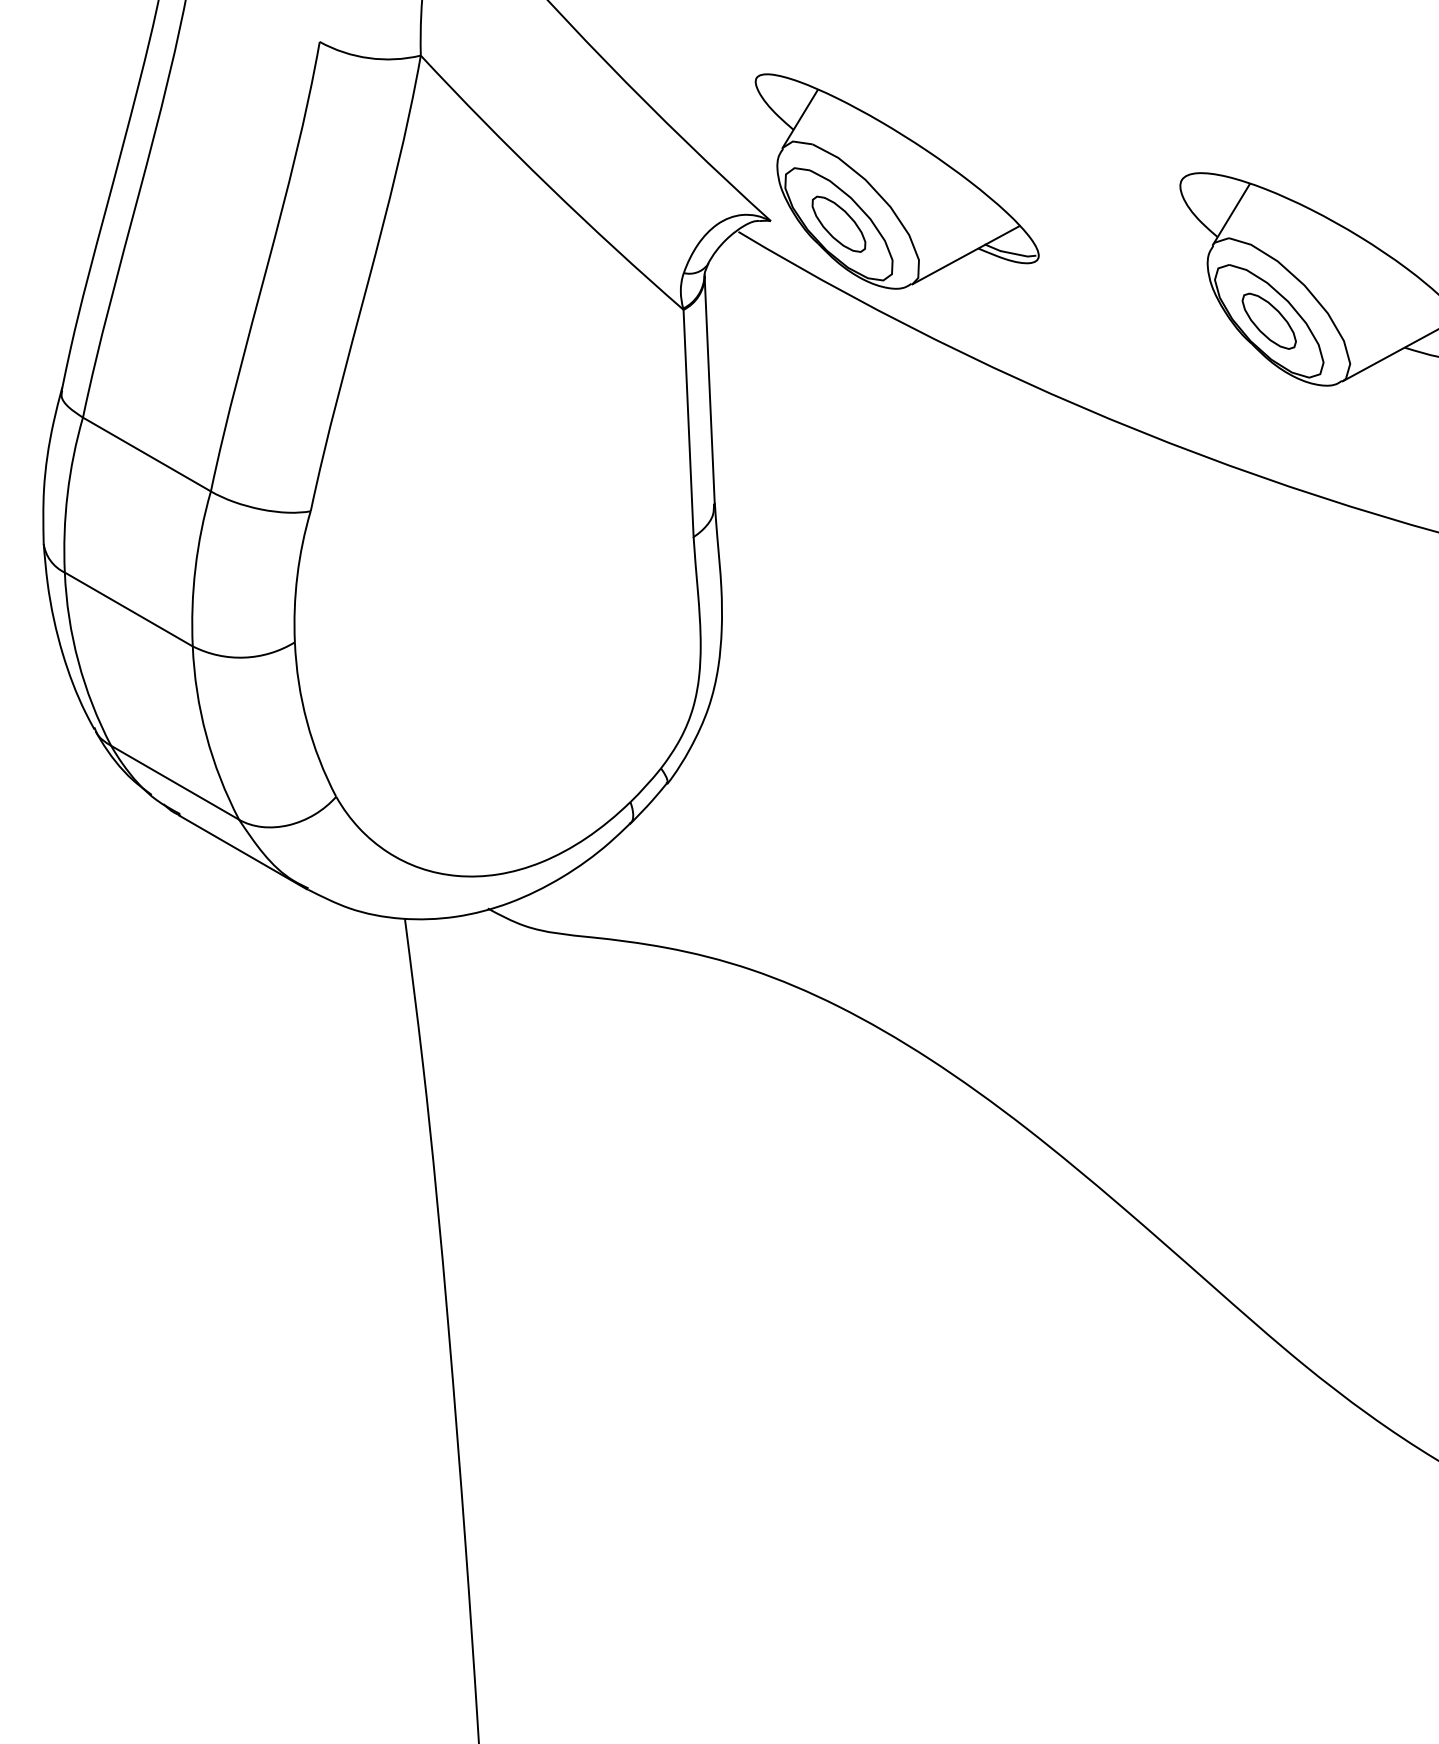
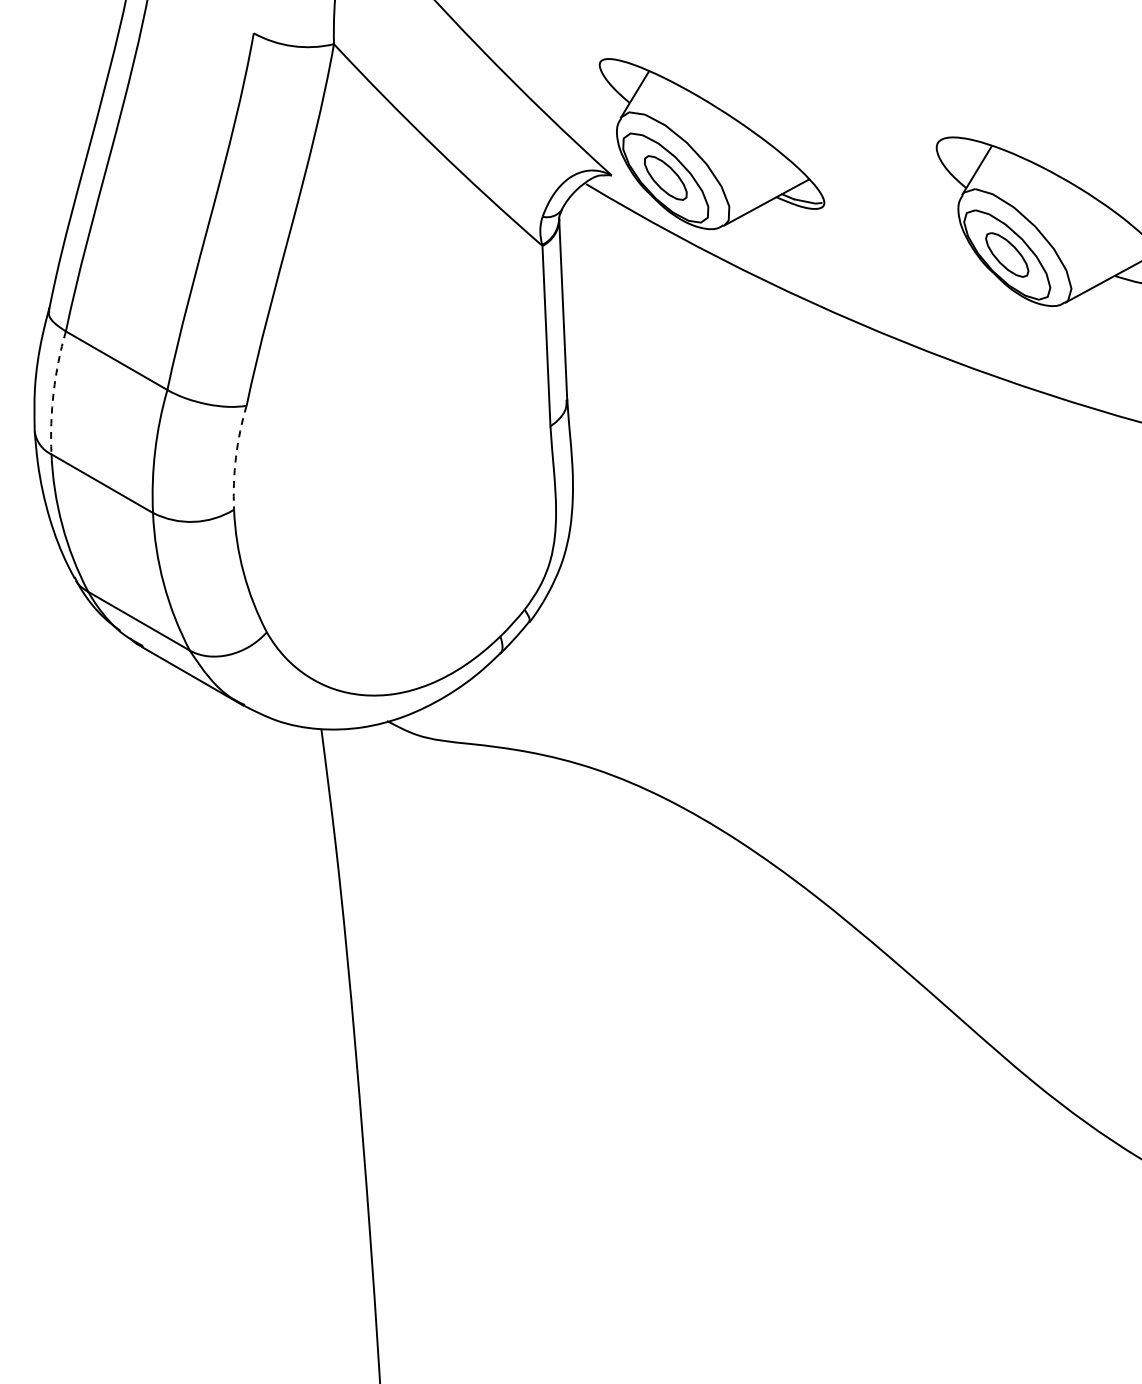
arc: (67, 494) -> (53, 392), solid -> dashed
arc: (297, 576) -> (236, 457), solid -> dashed

